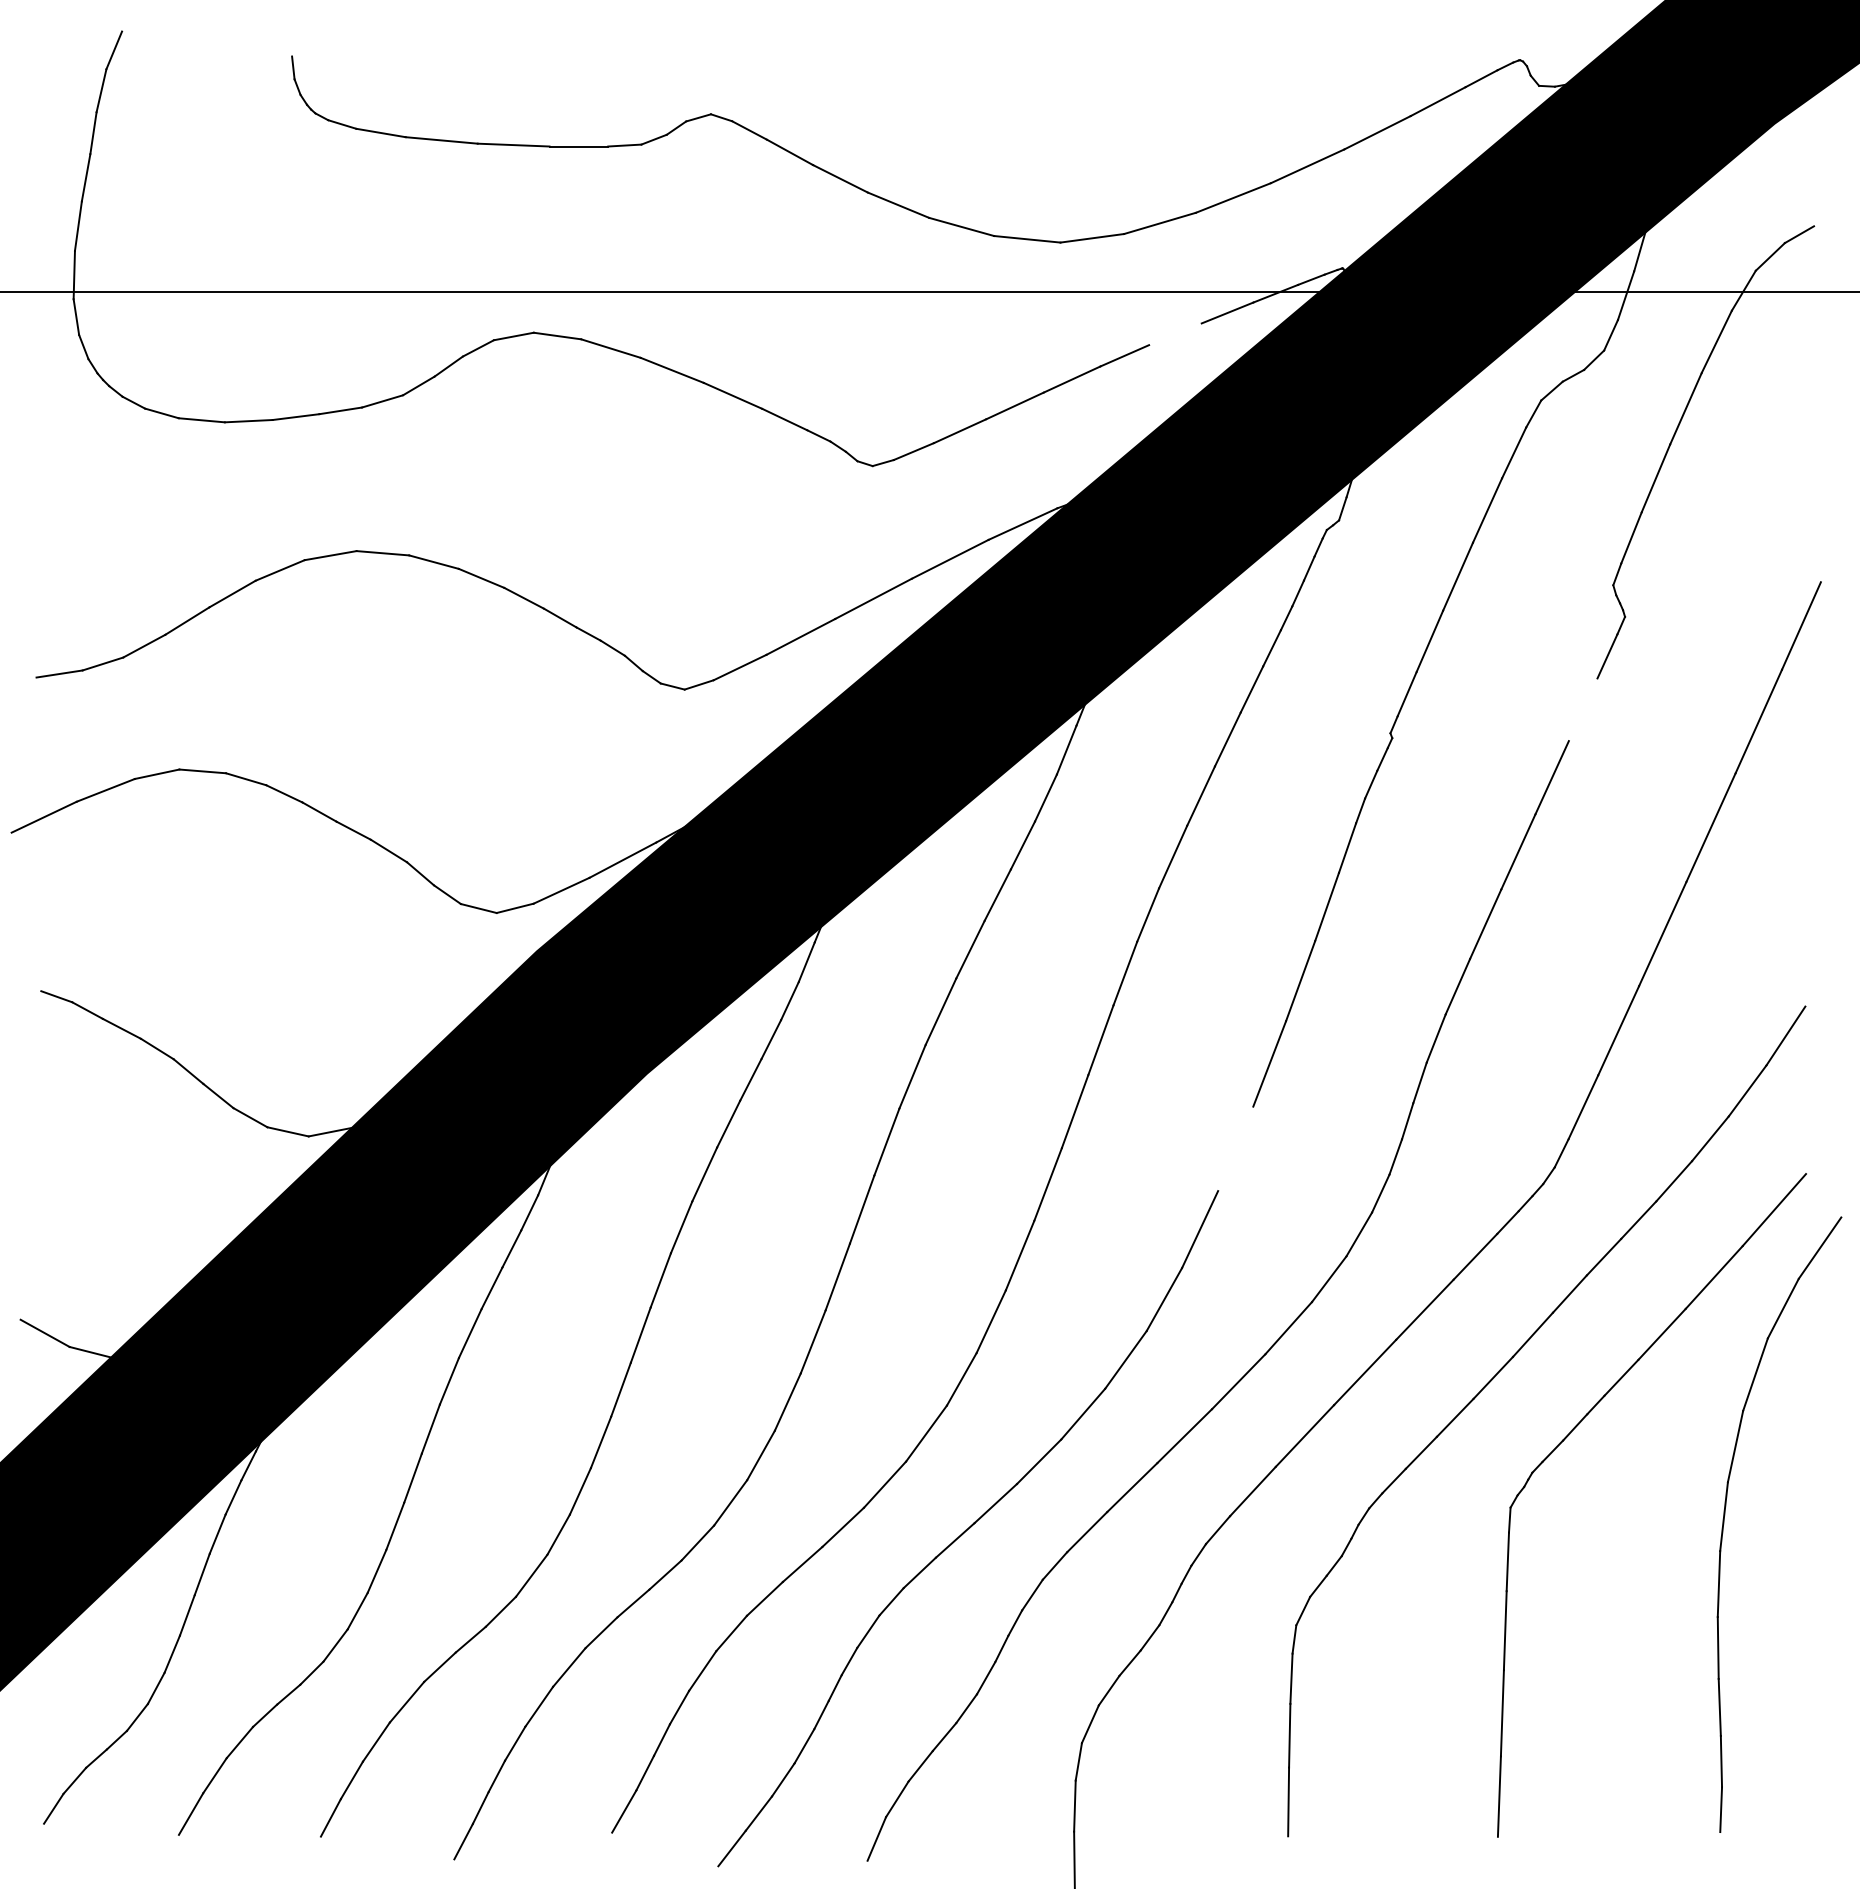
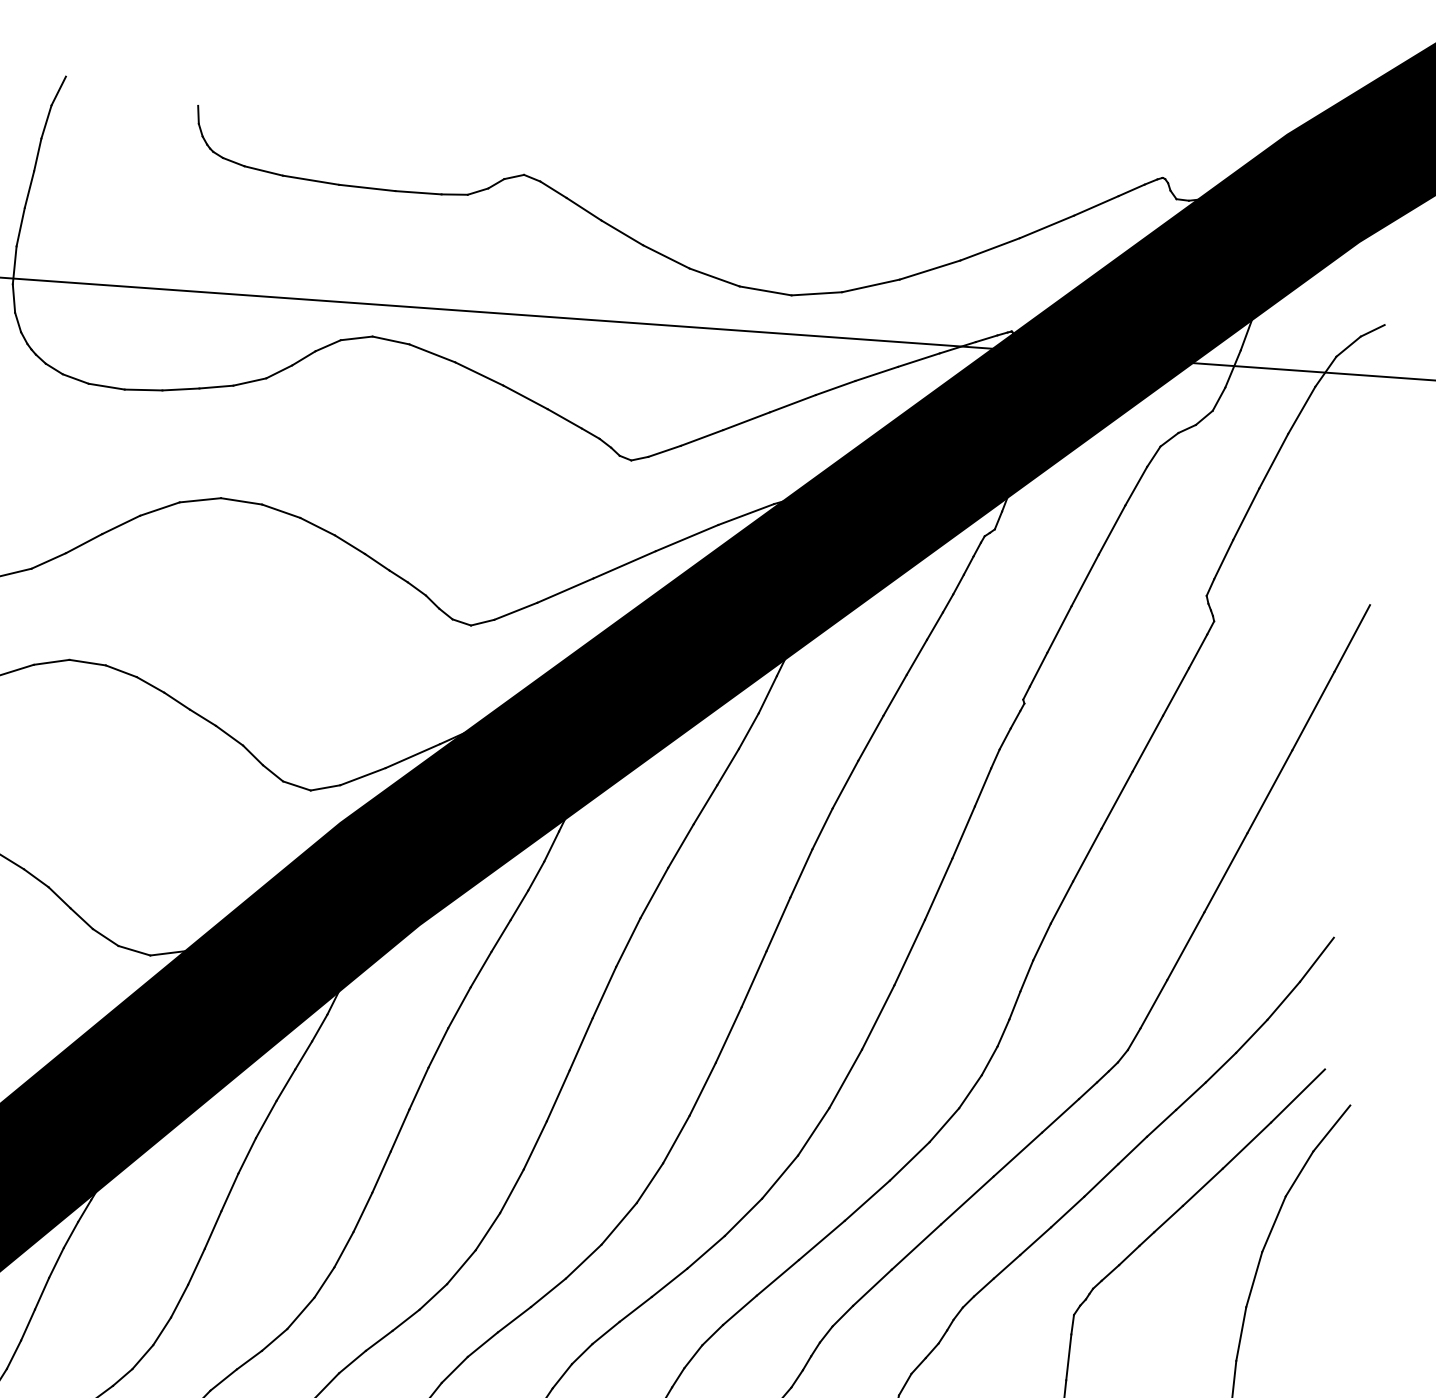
line: (1175, 334) -> (876, 374), added
line: (1582, 709) -> (1175, 691), added
line: (1235, 1148) -> (878, 1017), added

